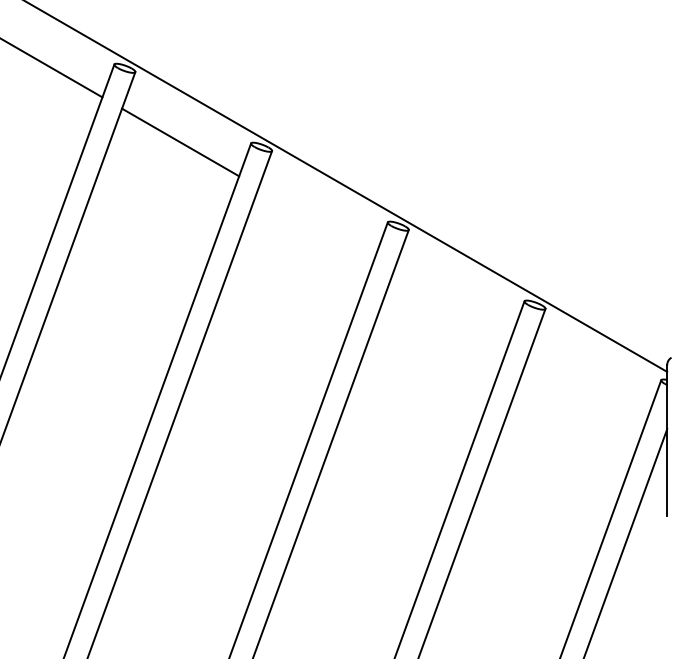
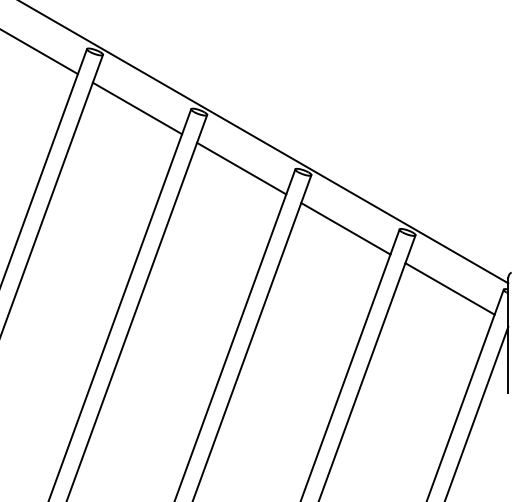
line: (317, 221) -> (241, 168), added
line: (453, 299) -> (345, 228), added
line: (590, 378) -> (449, 288), added

